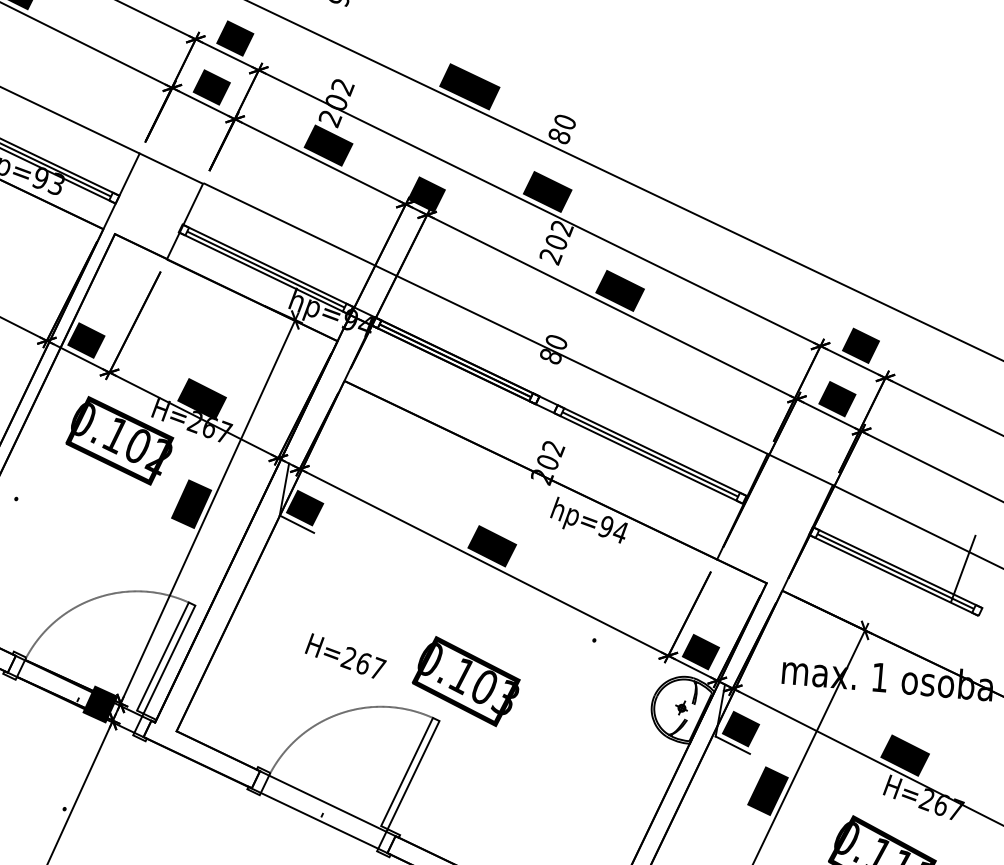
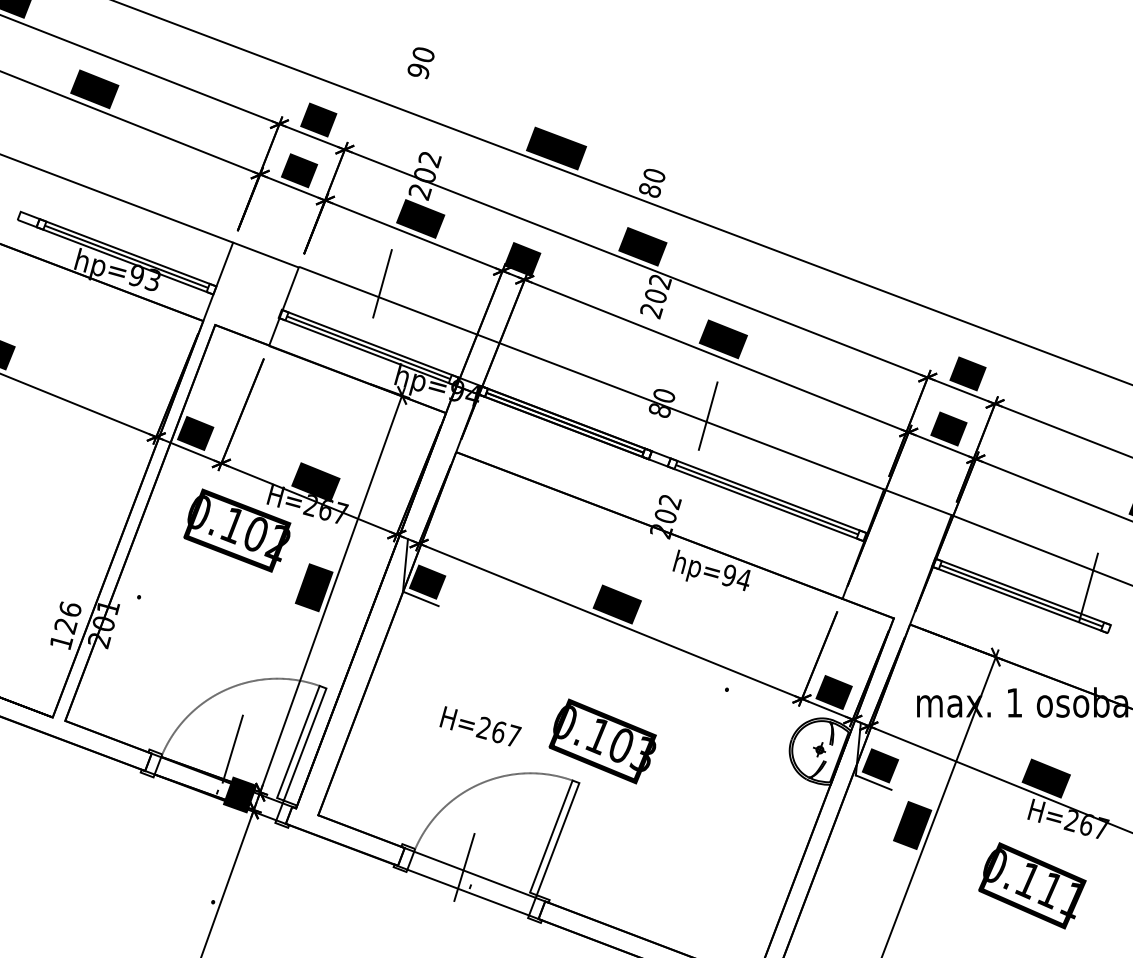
line: (285, 206) -> (382, 283), added
line: (597, 365) -> (707, 415), added
line: (96, 657) -> (232, 748), added
line: (317, 795) -> (464, 867), added

